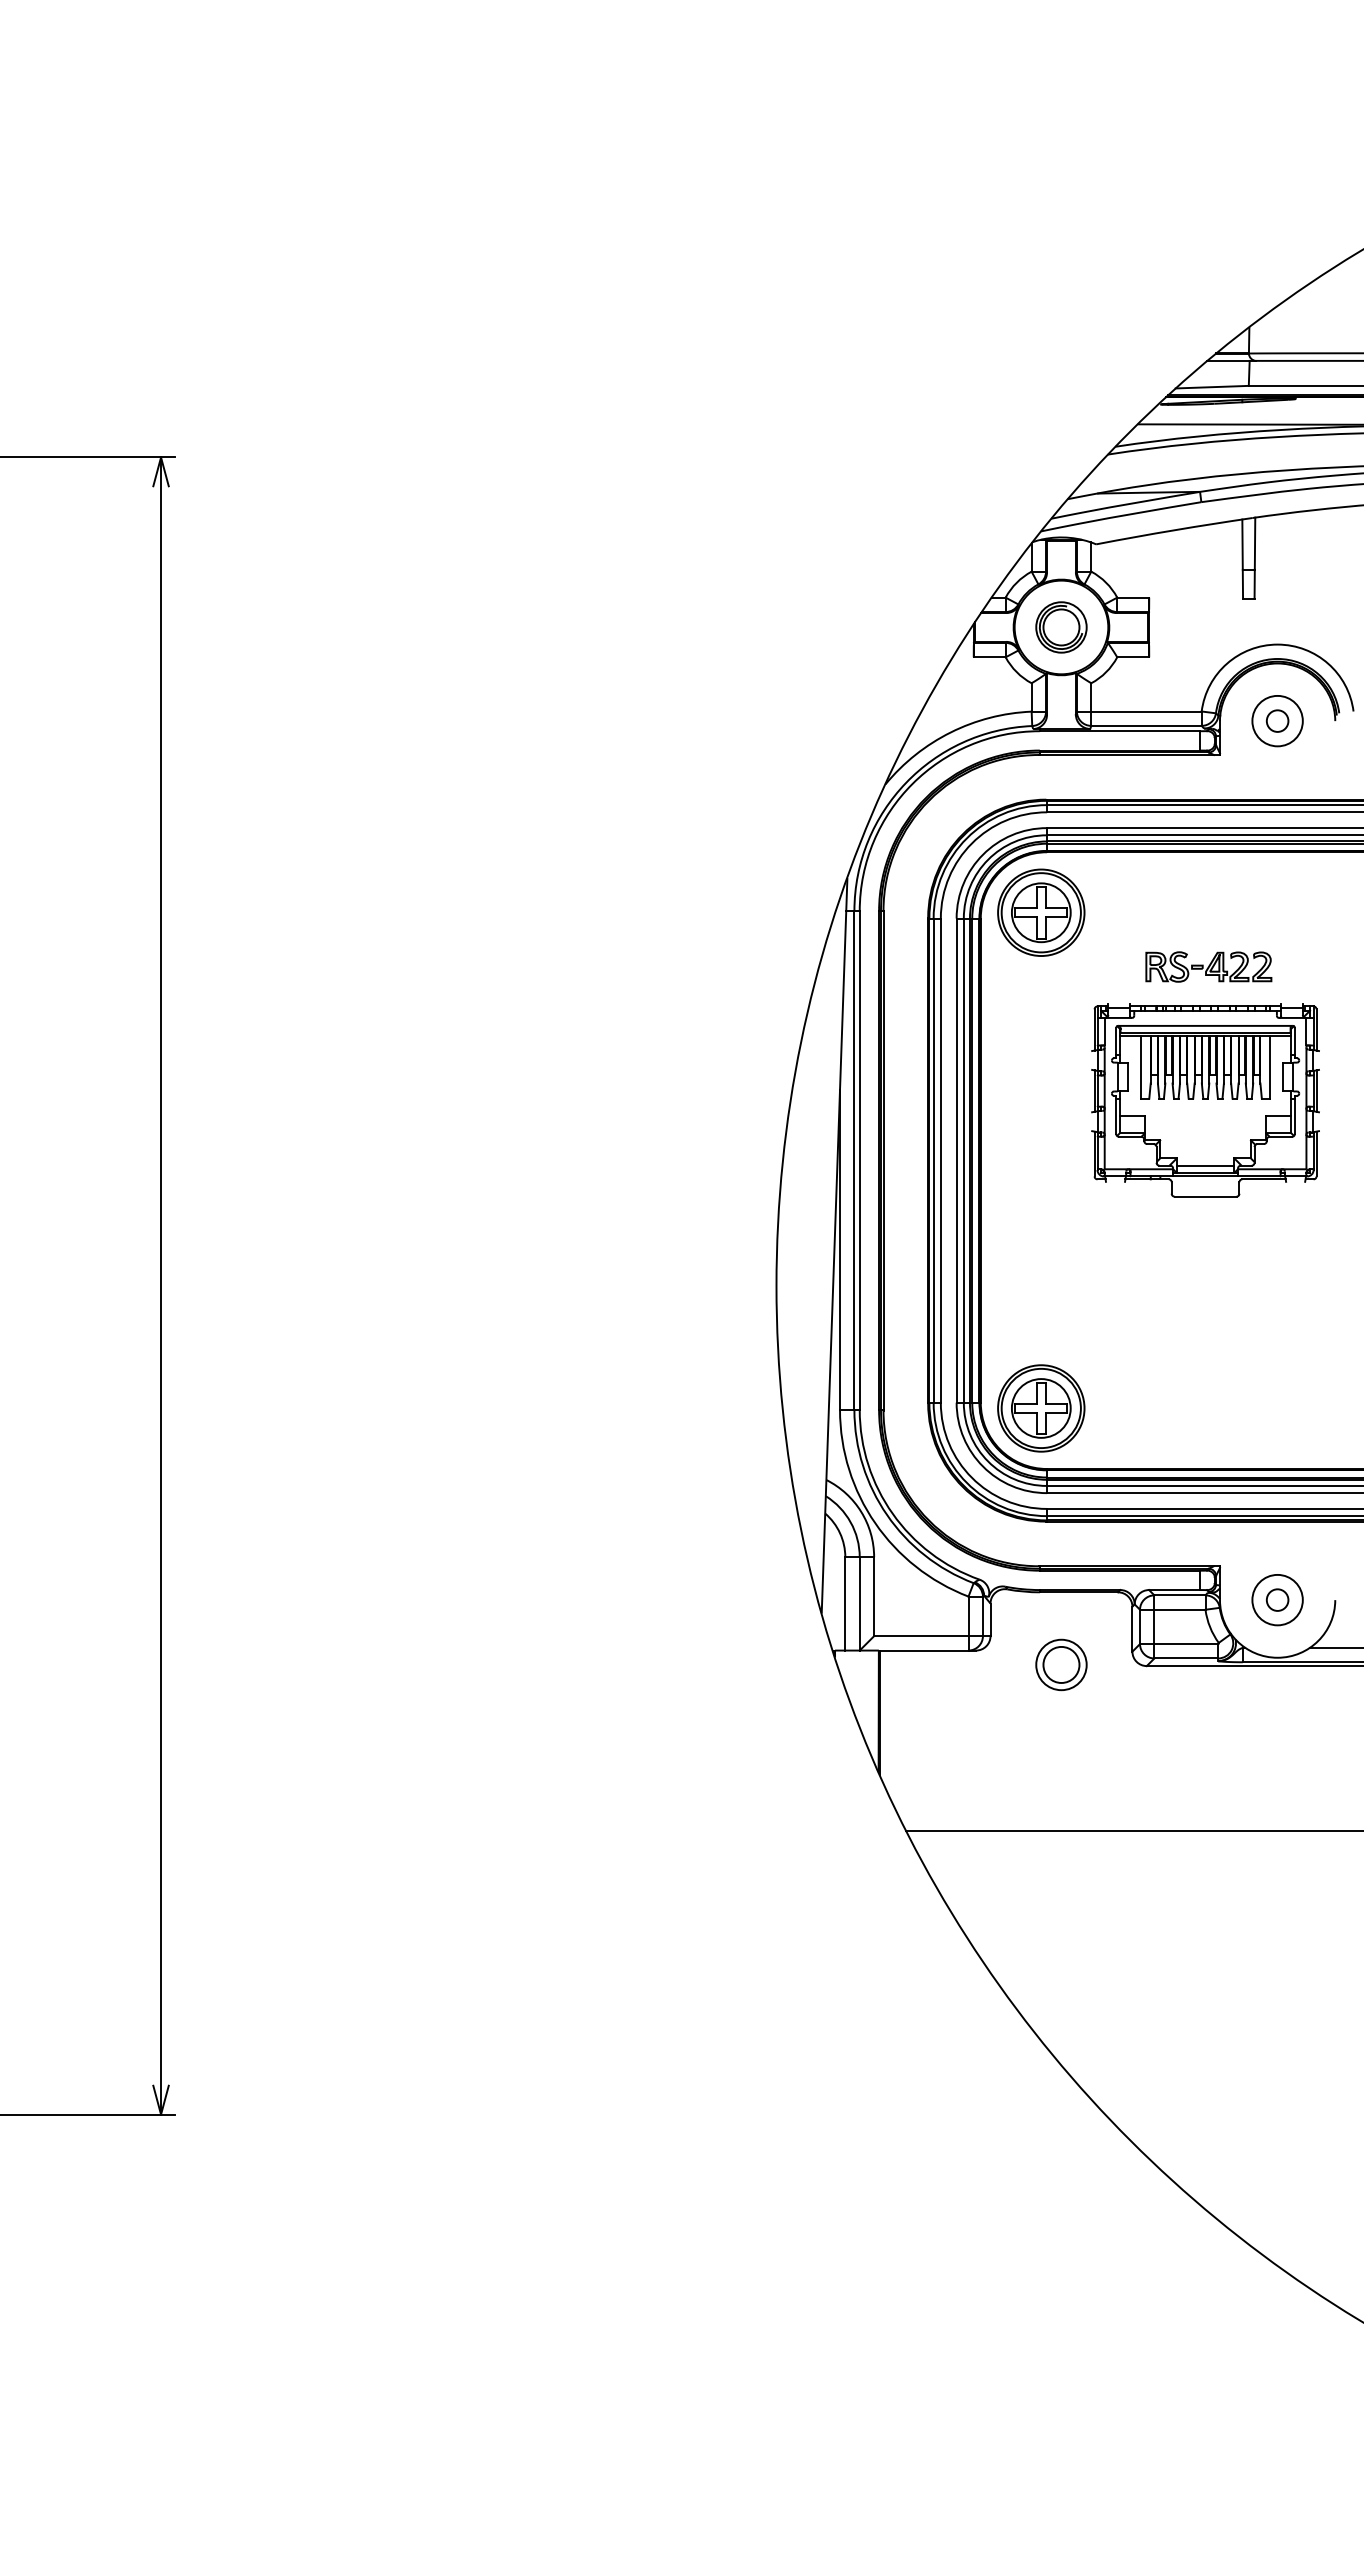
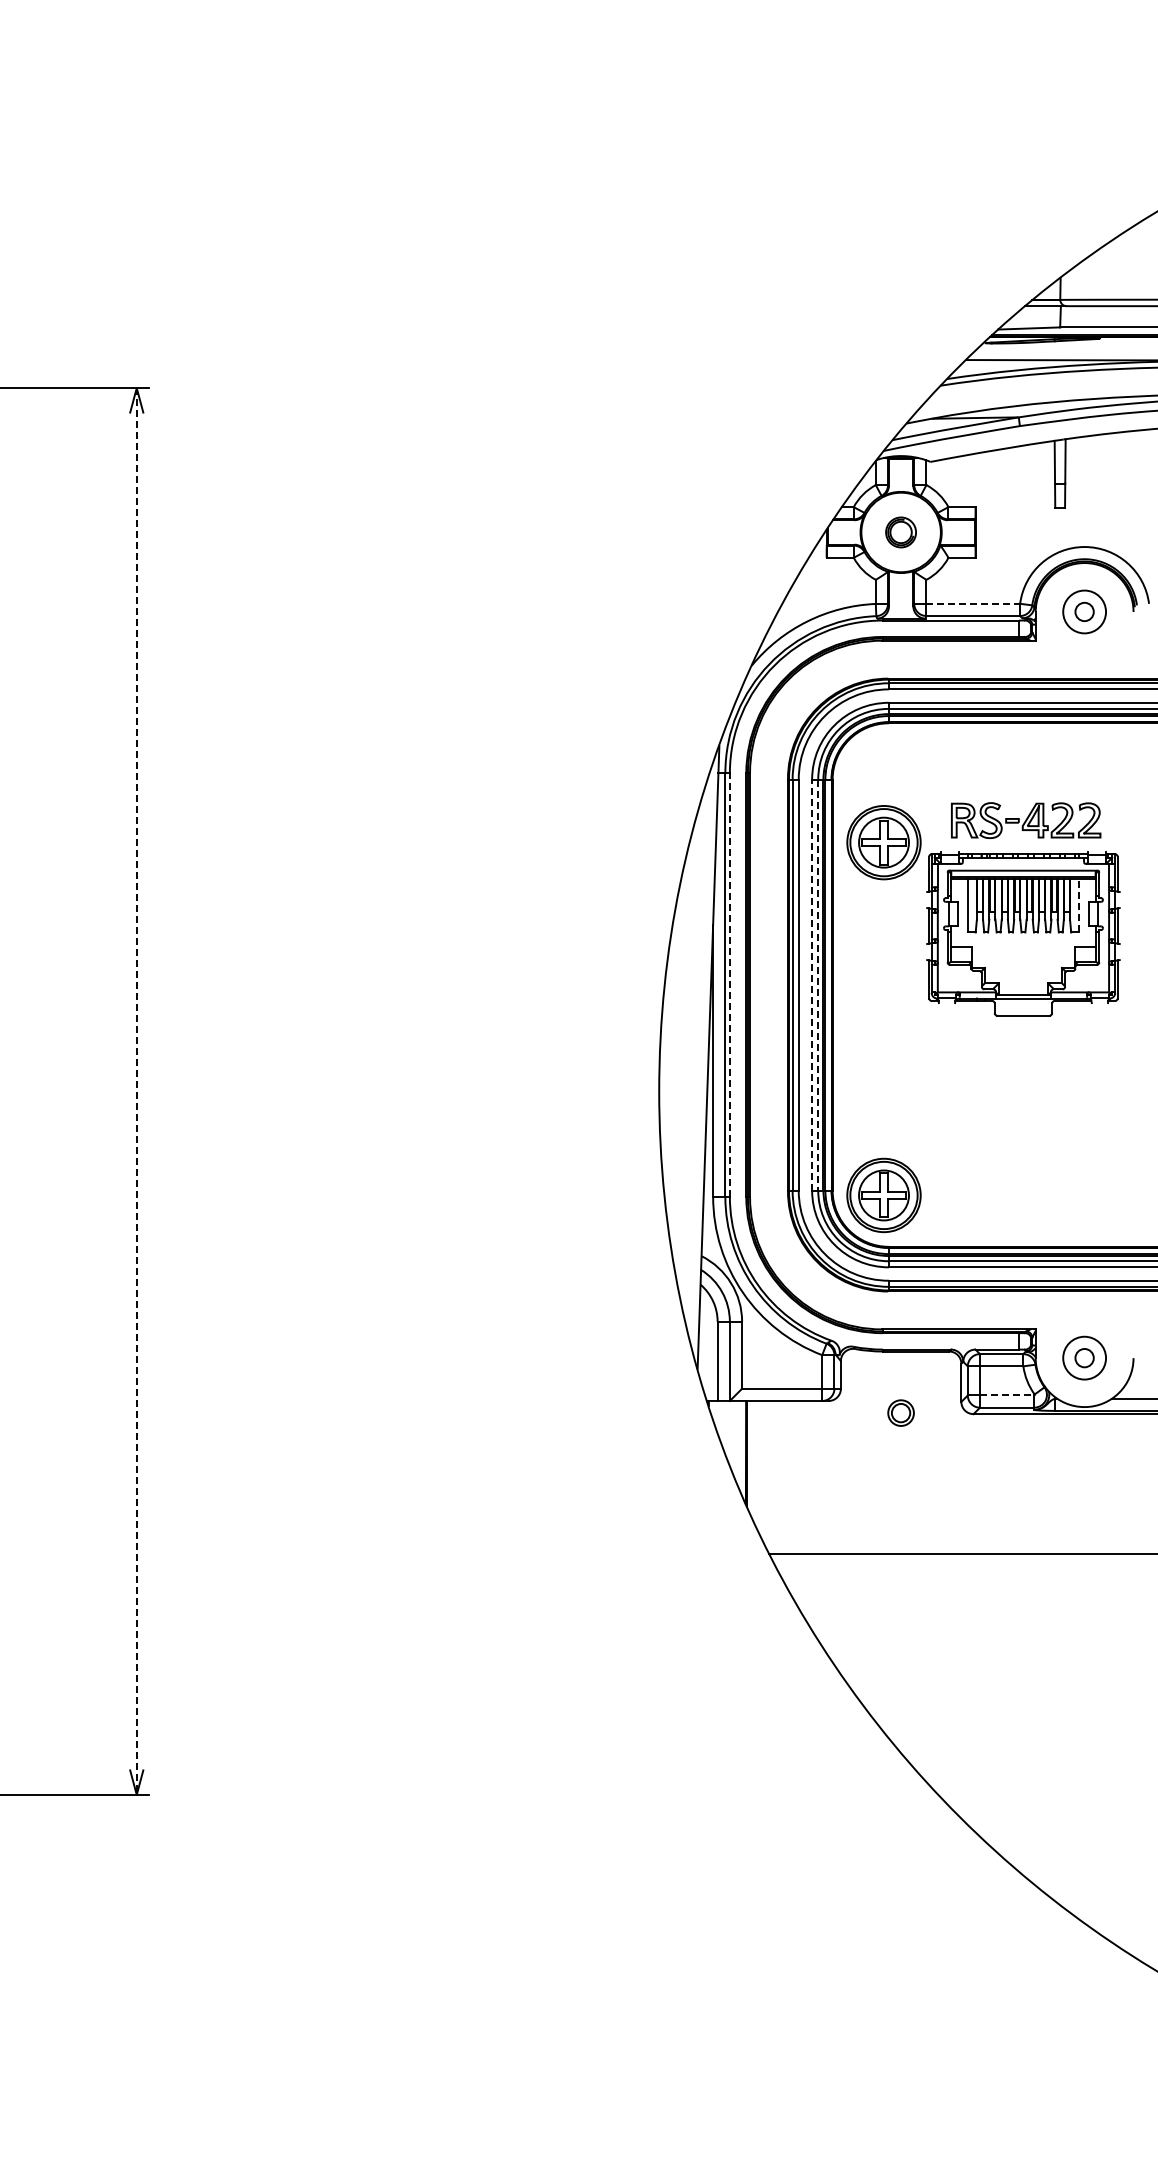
part: (1060, 627) -> (900, 532), size x0.7
line: (1146, 711) -> (973, 603), solid -> dashed
part: (1040, 912) -> (883, 842), moved
part: (1209, 966) -> (1026, 820), size x1.4
line: (1270, 1066) -> (1078, 905), solid -> dashed
line: (859, 1161) -> (729, 985), solid -> dashed
line: (957, 1161) -> (812, 985), solid -> dashed
line: (964, 1161) -> (818, 985), solid -> dashed
line: (1204, 1165) -> (1022, 989), removed
line: (160, 1287) -> (136, 1092), solid -> dashed
line: (1186, 1644) -> (1007, 1395), solid -> dashed
part: (1060, 1664) -> (900, 1412), size x0.6

